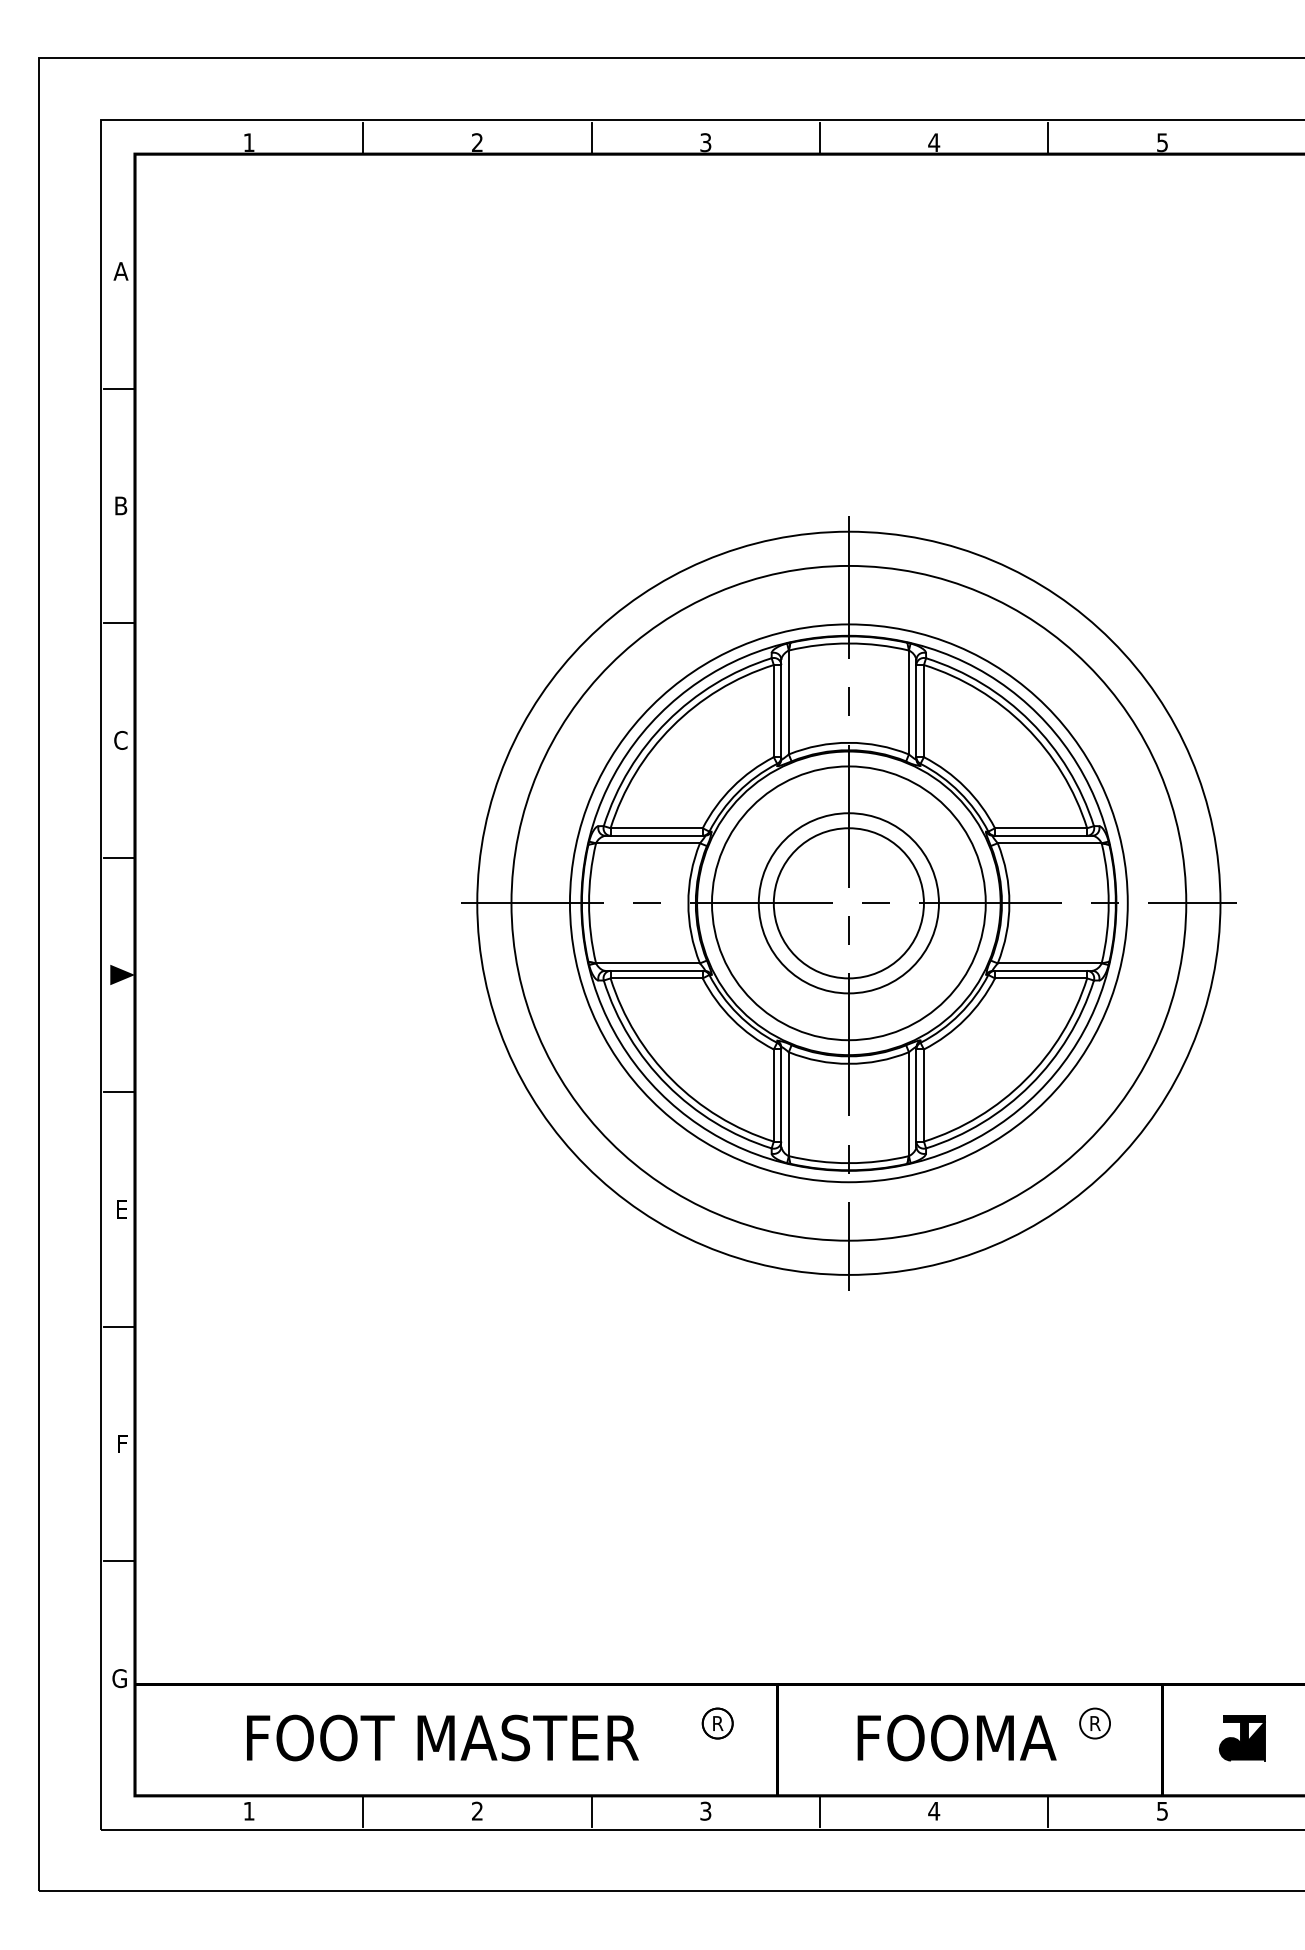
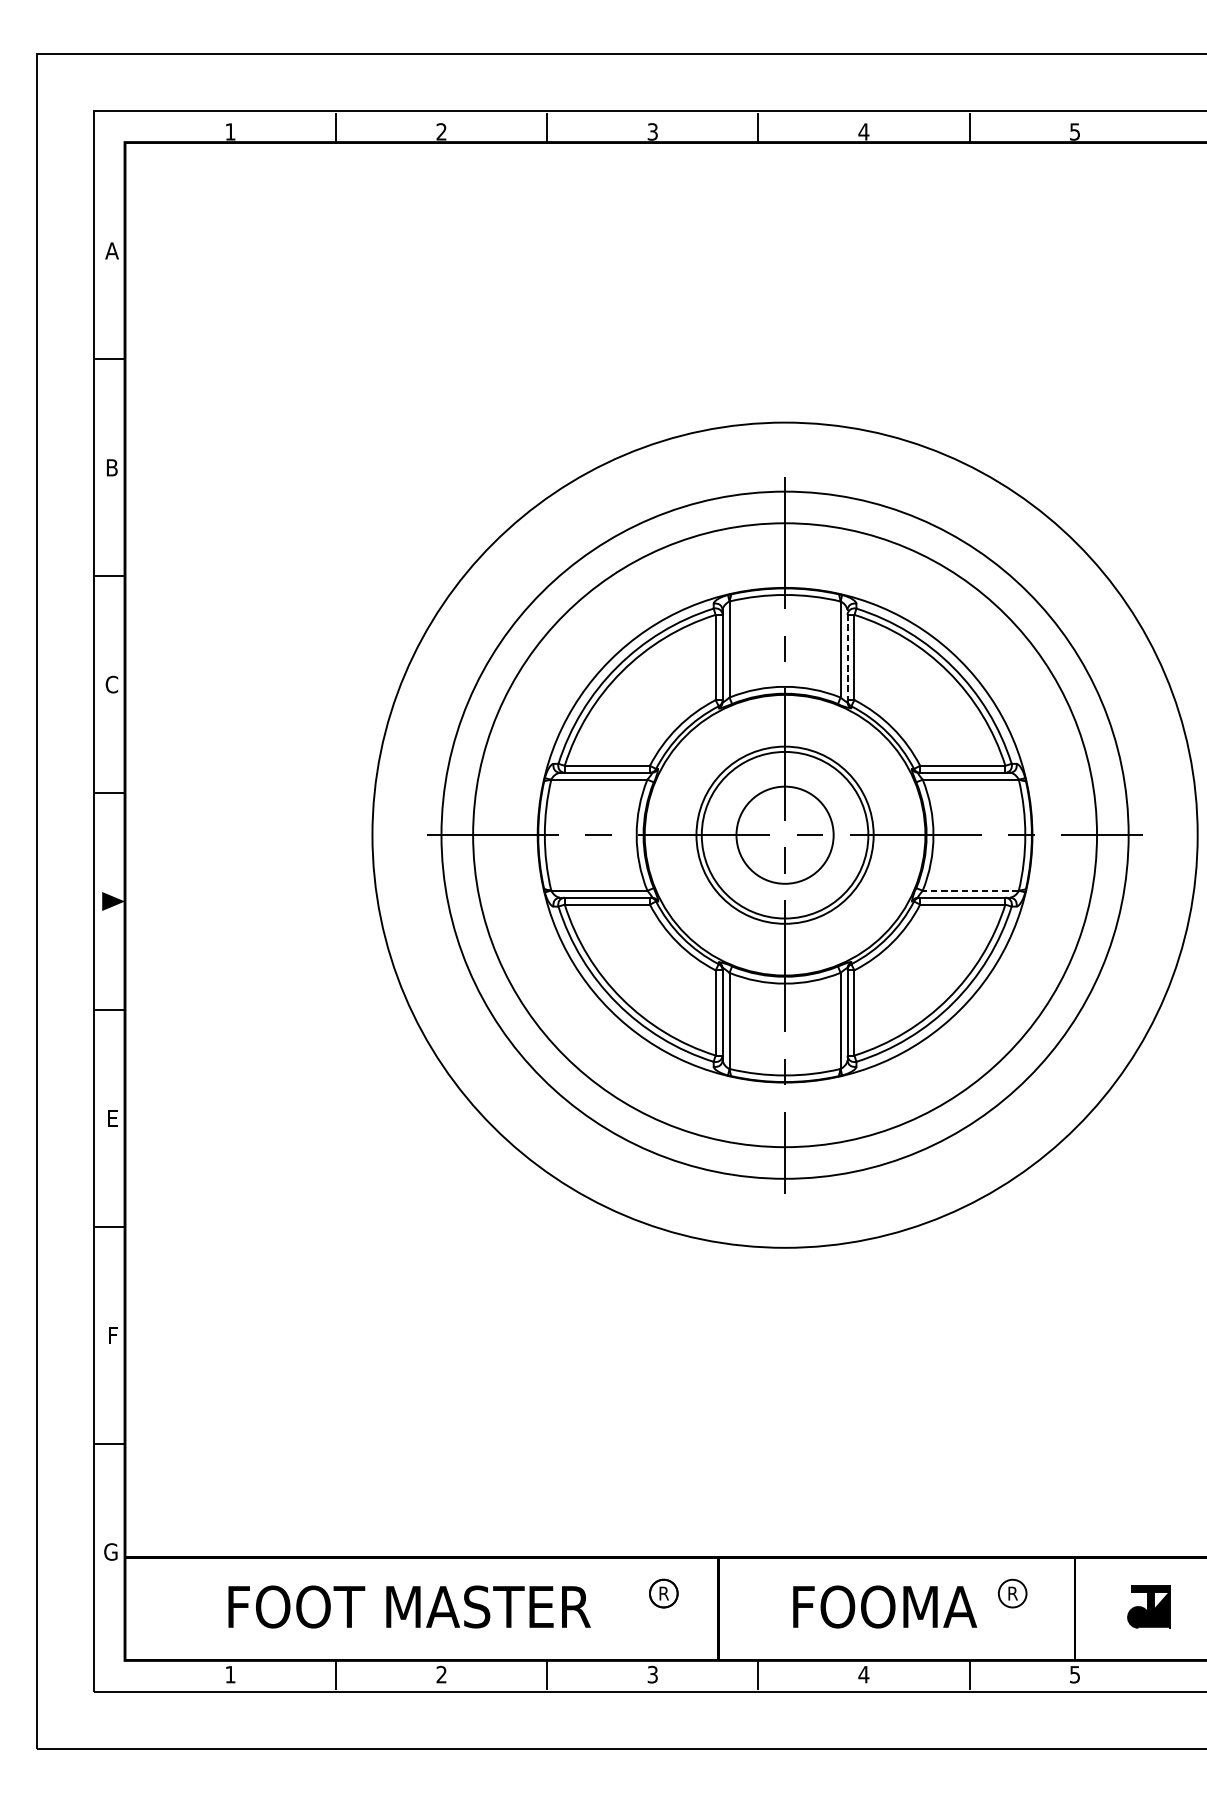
line: (916, 709) -> (847, 656), solid -> dashed
circle: (848, 903) -> (784, 835), size x0.7
circle: (848, 903) -> (784, 835), size x0.7
circle: (848, 903) -> (784, 835), size x1.6
line: (1049, 963) -> (970, 890), solid -> dashed

